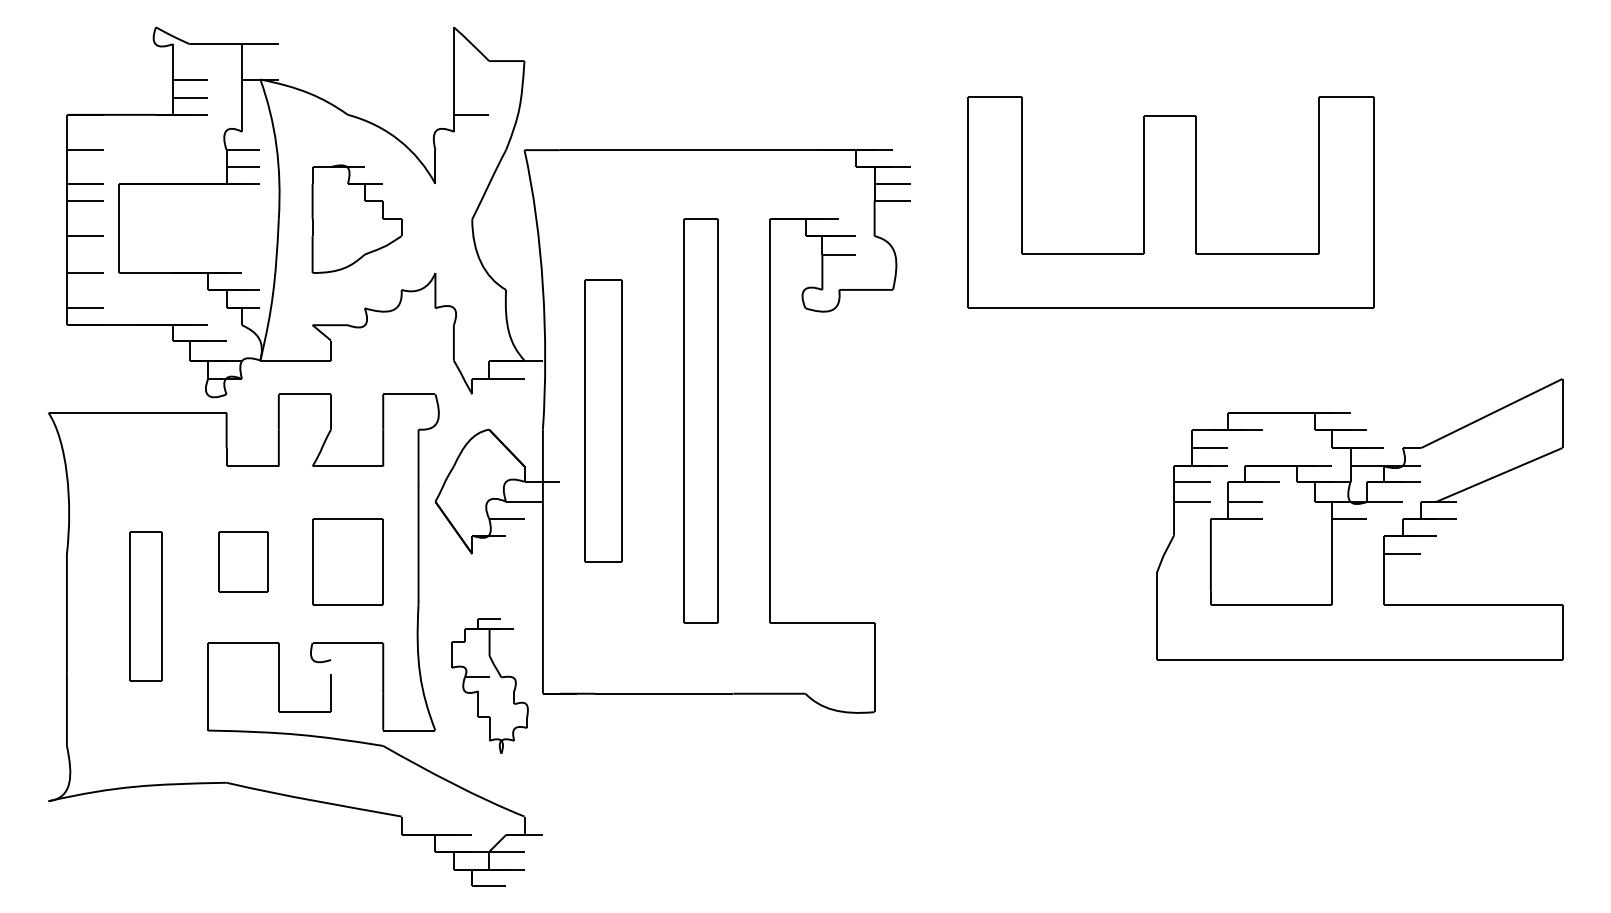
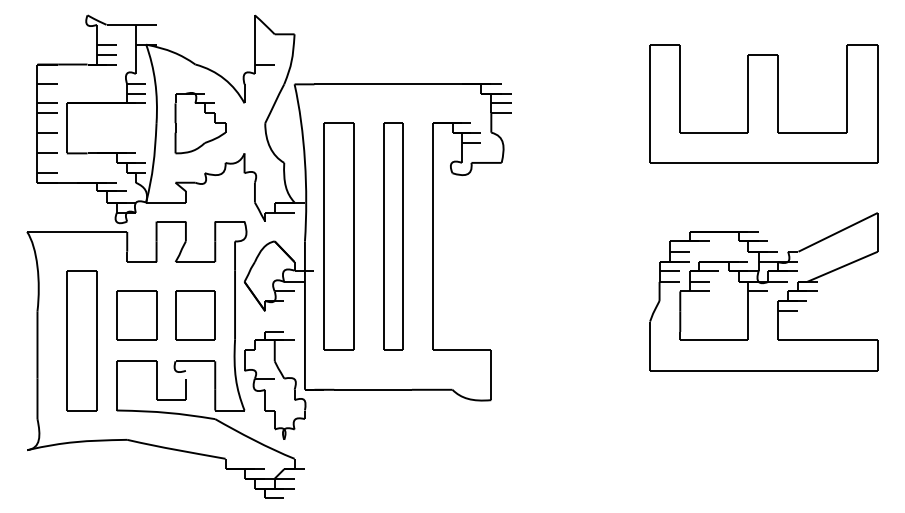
part: (1170, 202) -> (763, 103), moved
part: (602, 420) -> (338, 236), size x1.43
part: (243, 561) -> (136, 315), size x1.43
part: (145, 605) -> (81, 340), size x1.67
part: (490, 686) -> (275, 385), size x1.43

